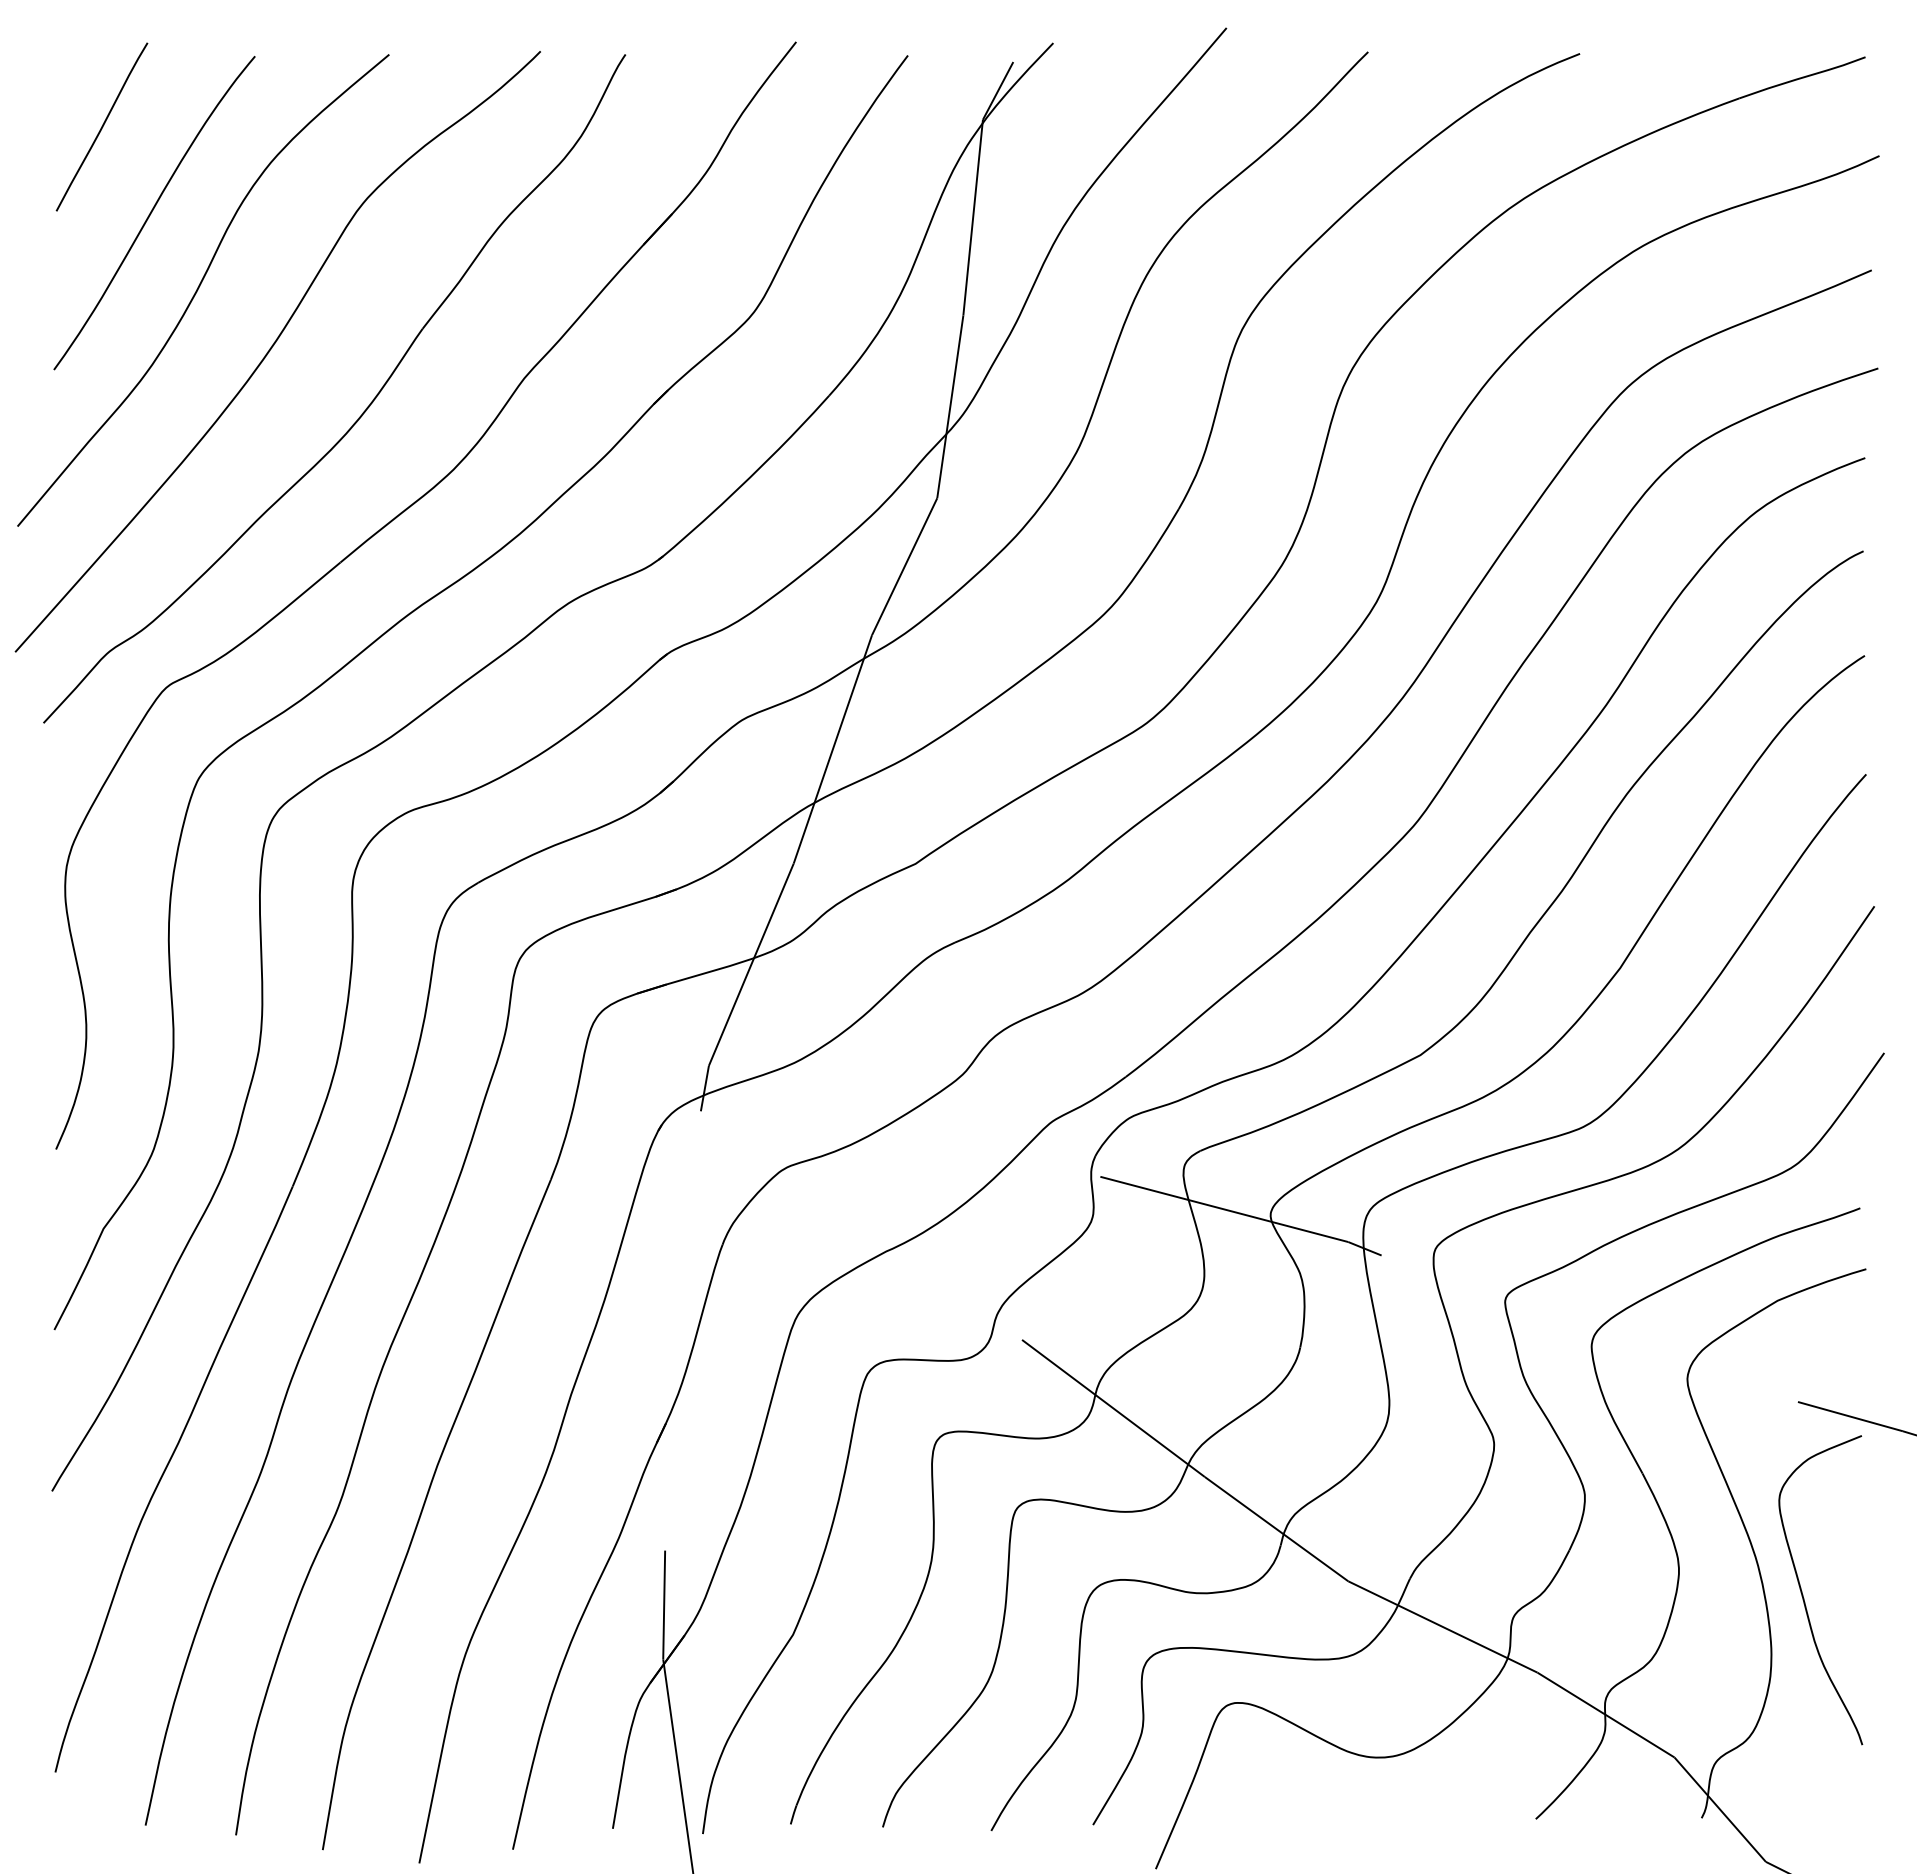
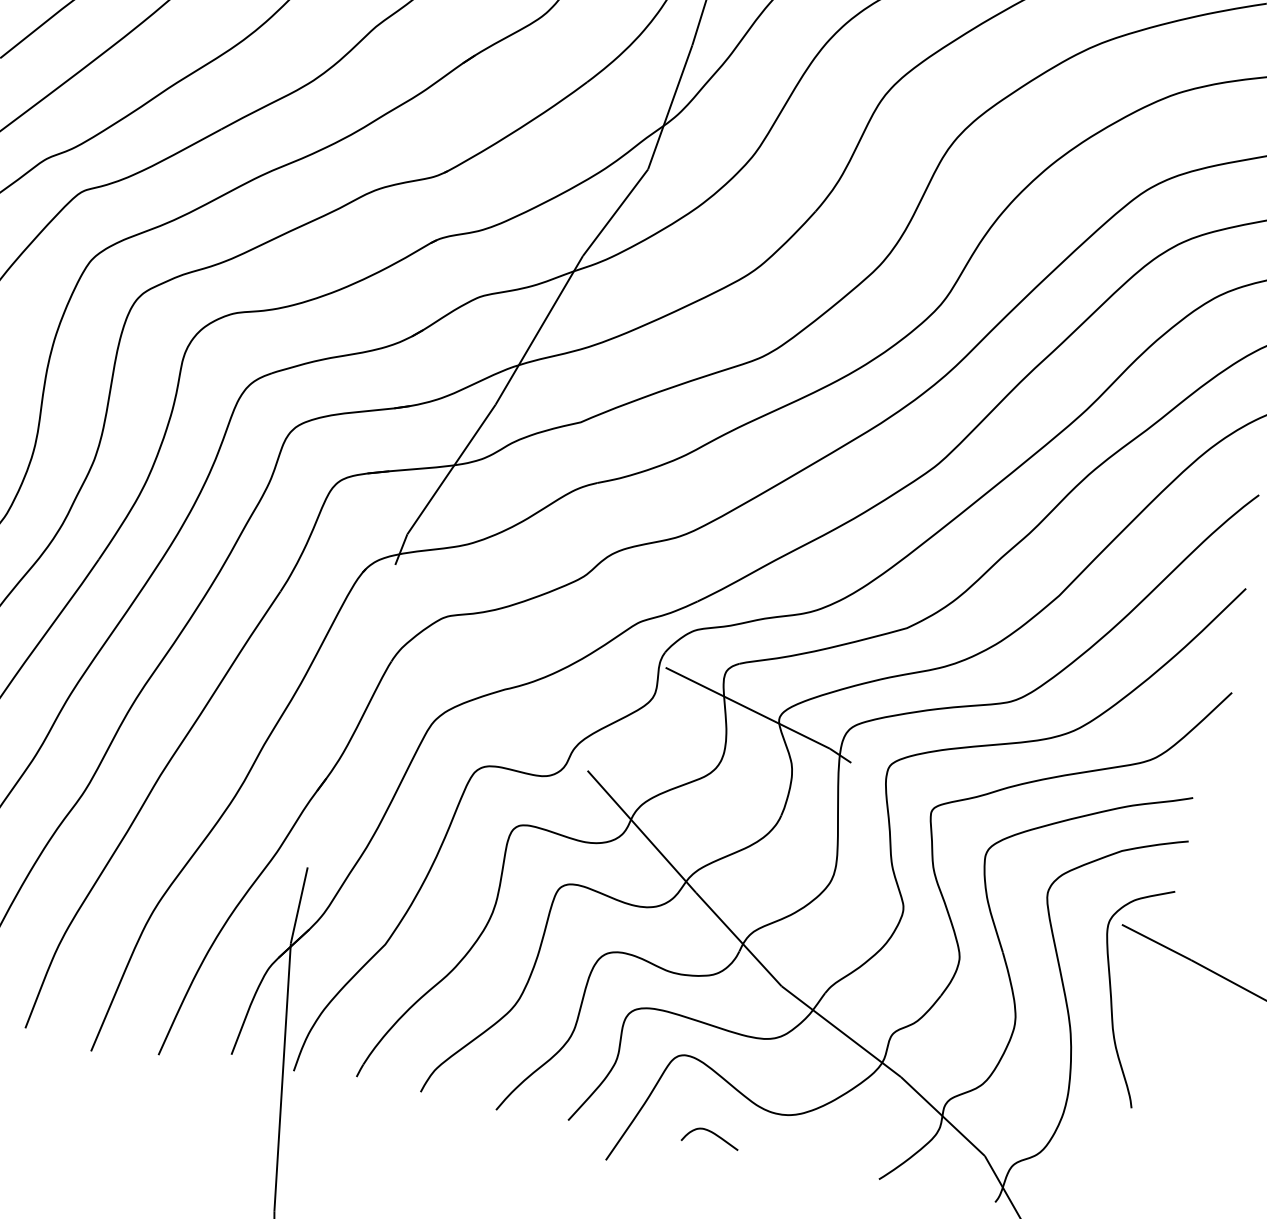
curve: (1803, 1594) -> (1111, 994), moved
curve: (1294, 1802) -> (712, 1133), added

